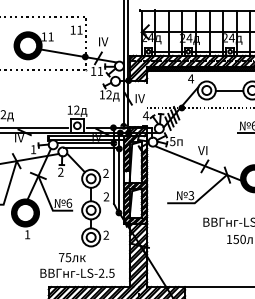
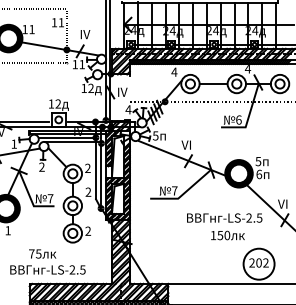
text: (191, 195) -> (174, 190), 3 -> 7
text: (69, 203) -> (50, 198), 6 -> 7
text: (77, 264) -> (47, 261), moved

